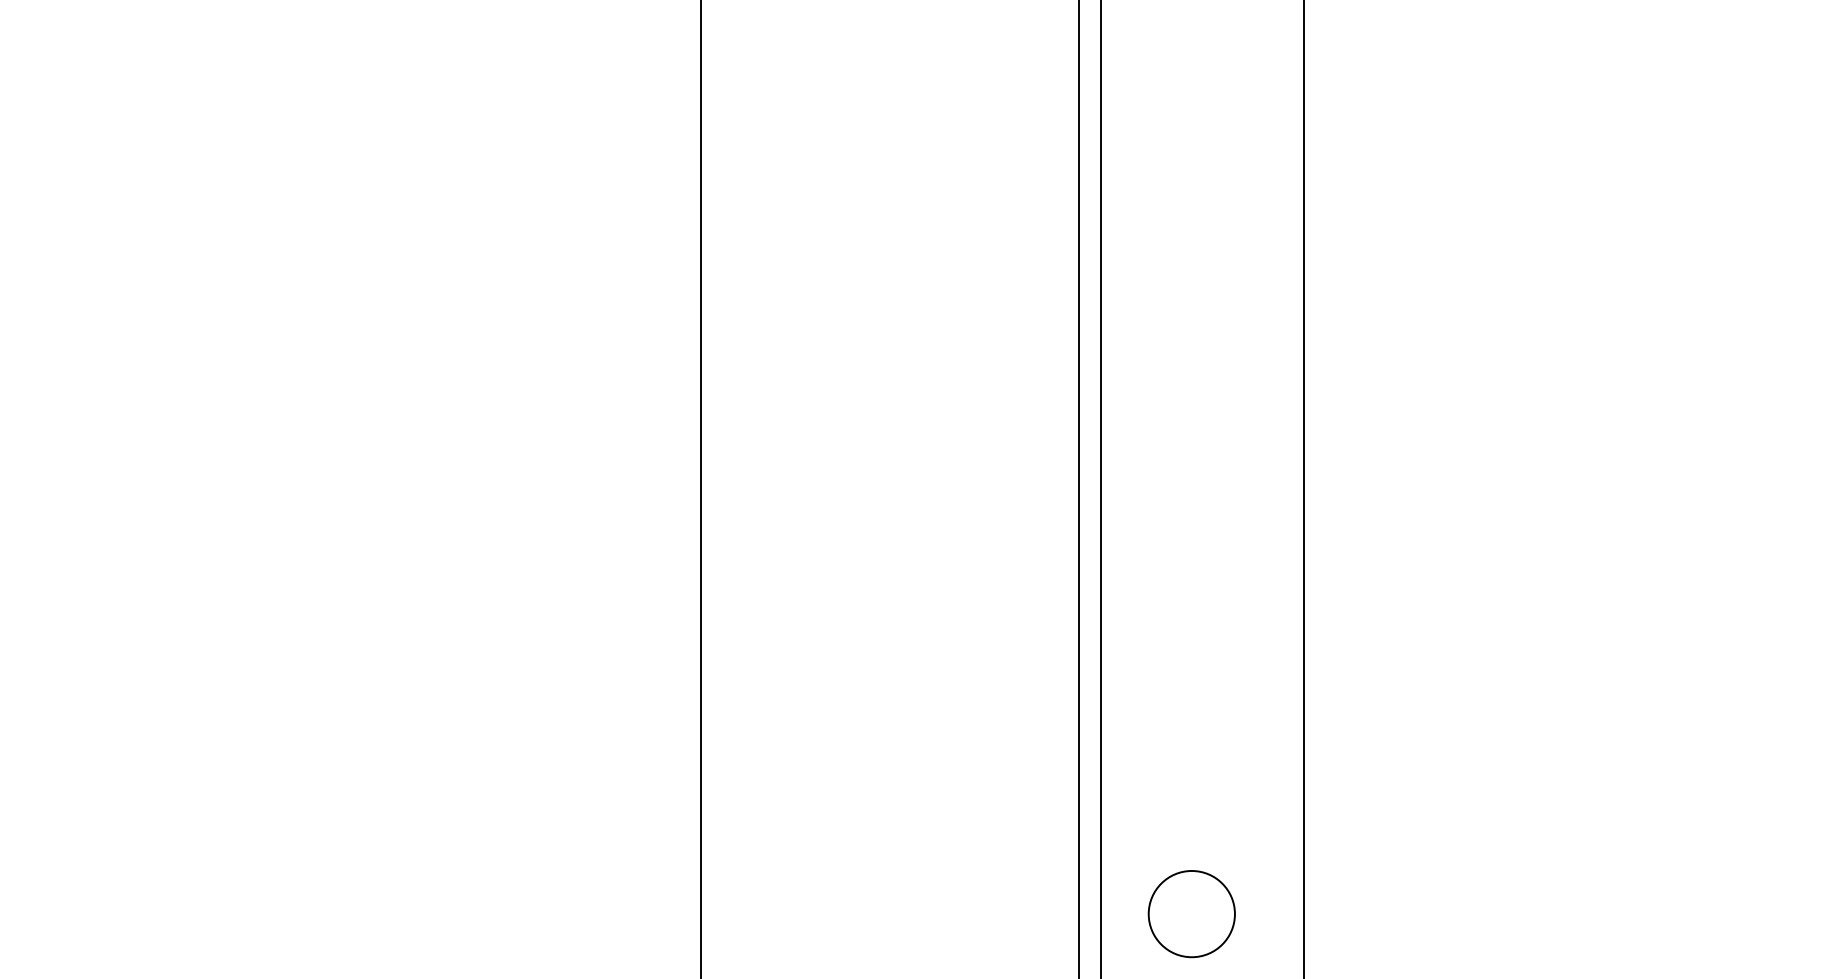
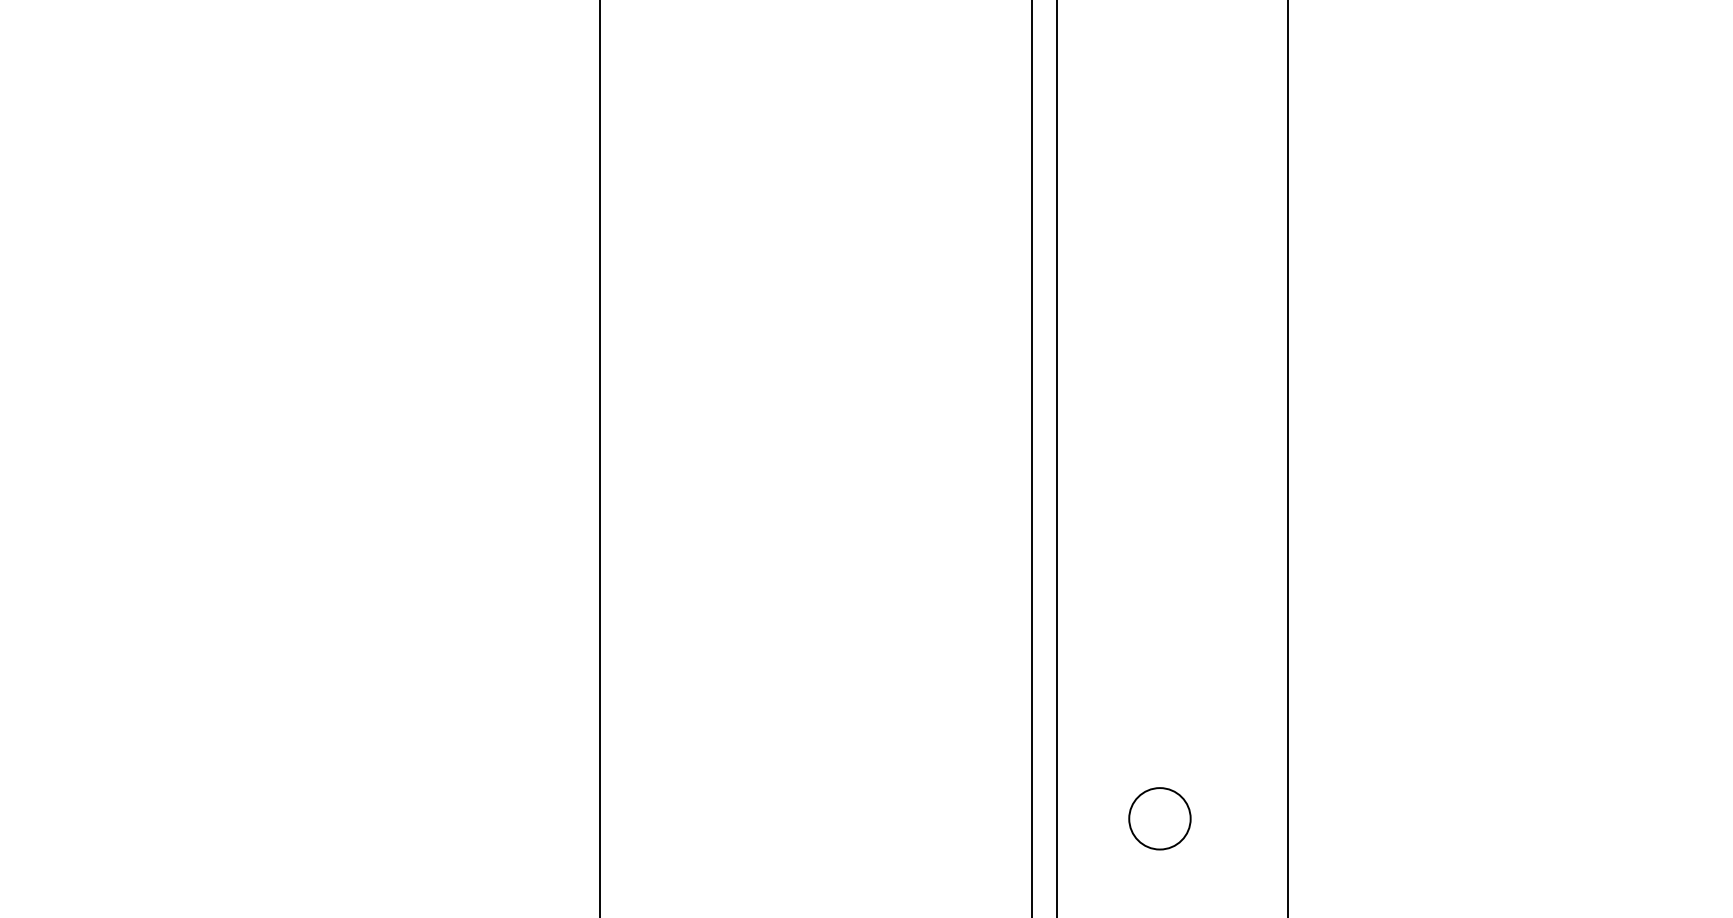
circle: (1191, 913) -> (1159, 818), size x0.62

